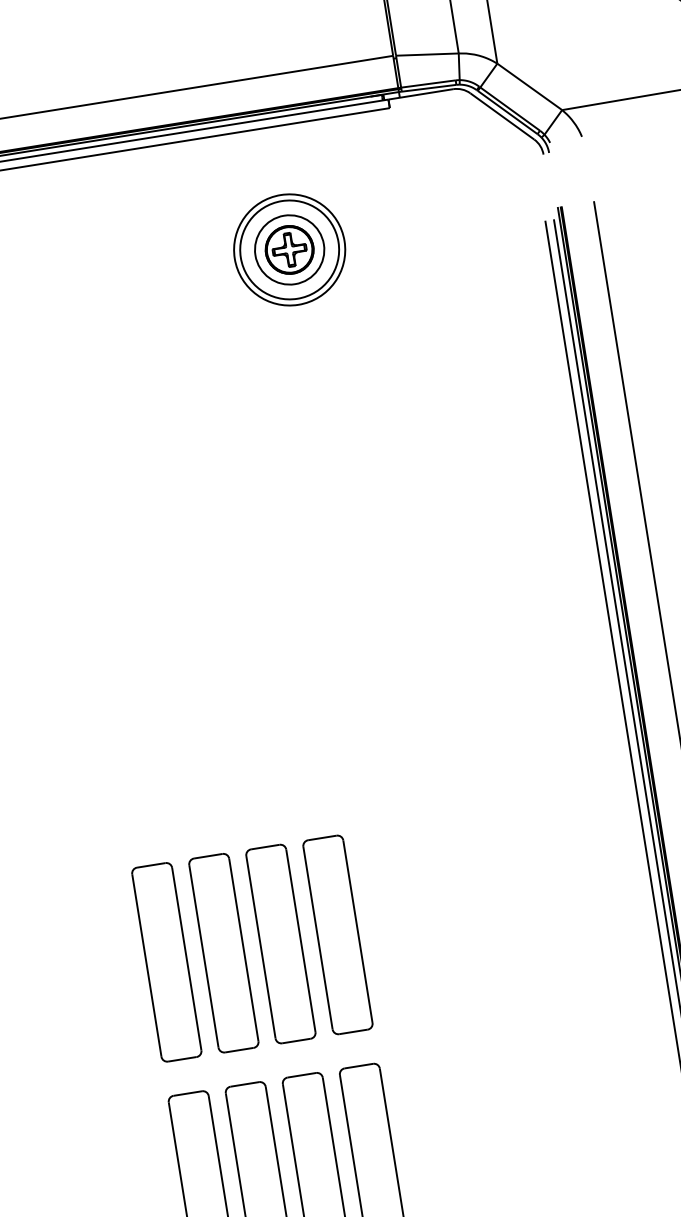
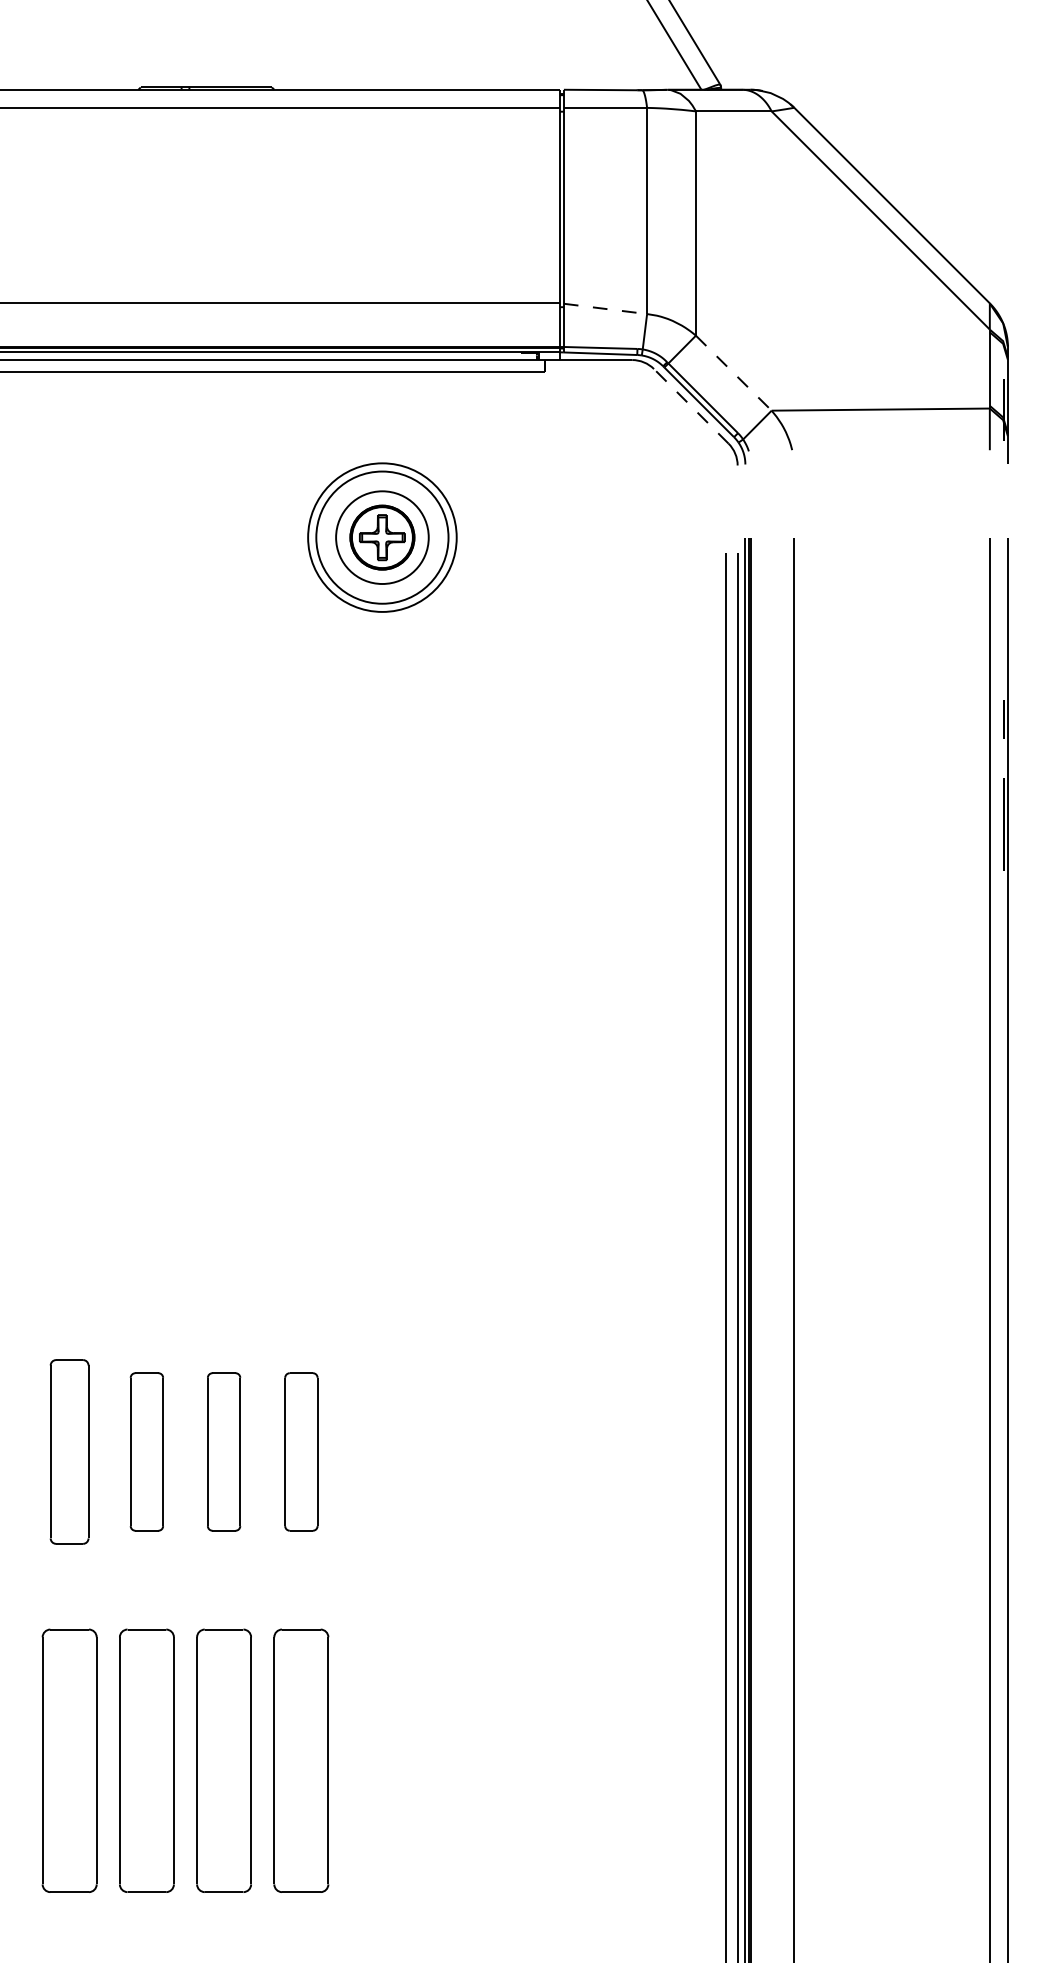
line: (427, 54) -> (605, 308), solid -> dashed
line: (530, 87) -> (734, 373), solid -> dashed
line: (502, 116) -> (691, 406), solid -> dashed
part: (338, 934) -> (301, 1451), size x0.6
part: (280, 943) -> (223, 1451), size x0.6
part: (223, 952) -> (146, 1451), size x0.6
part: (166, 962) -> (69, 1451), size x0.7

